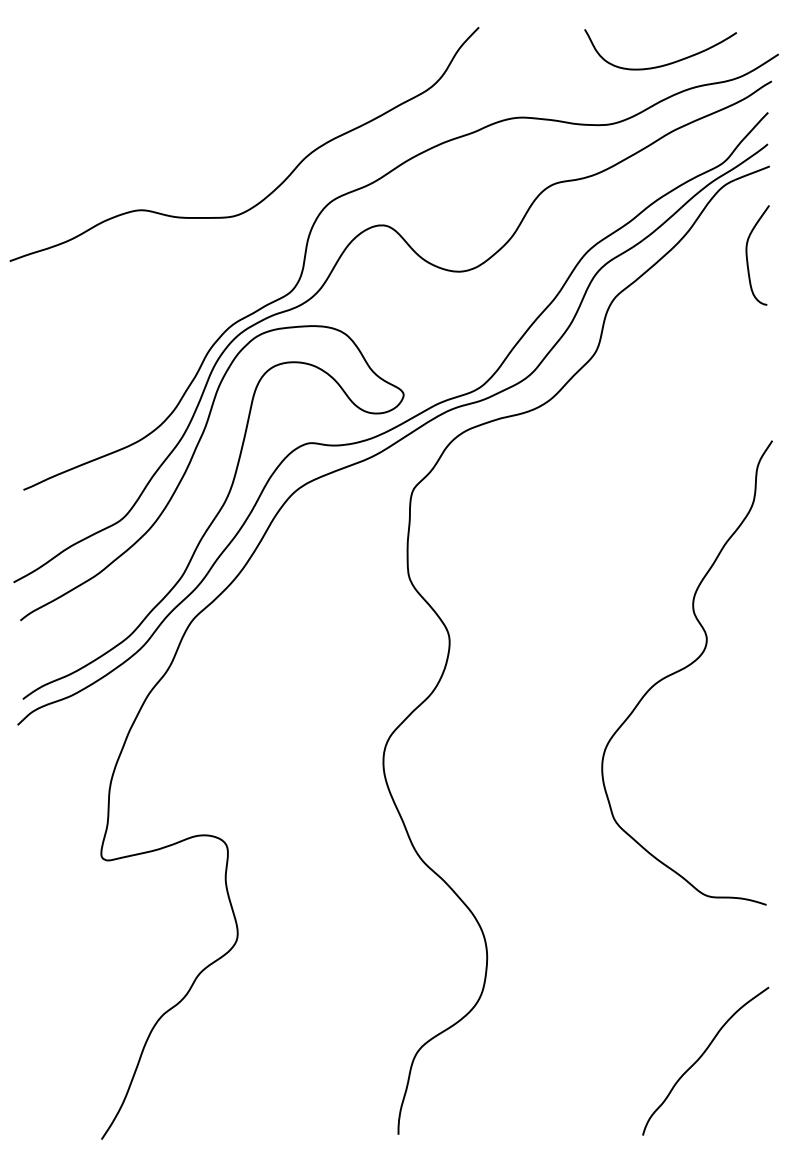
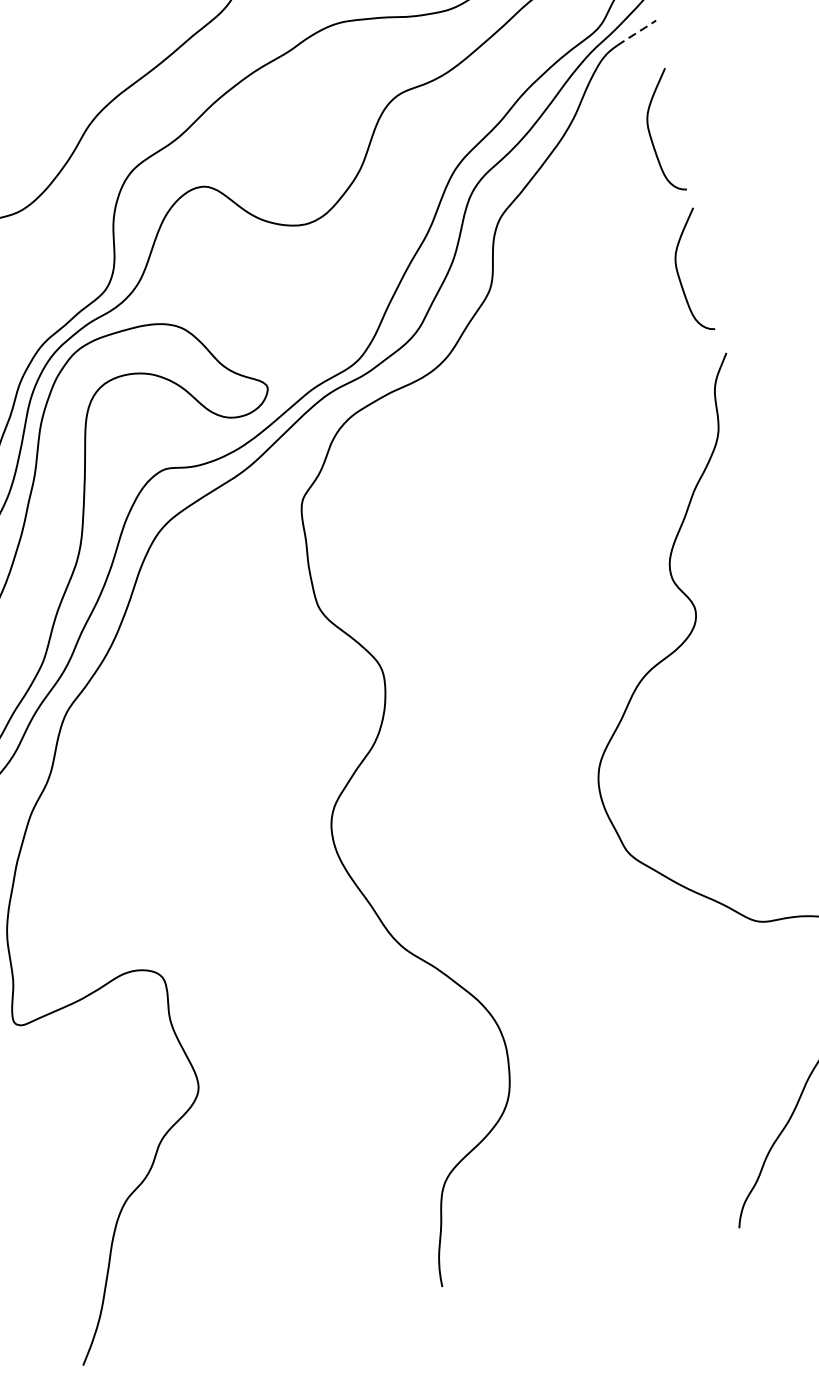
line: (752, 172) -> (636, 32), solid -> dashed
curve: (747, 370) -> (678, 273), added

